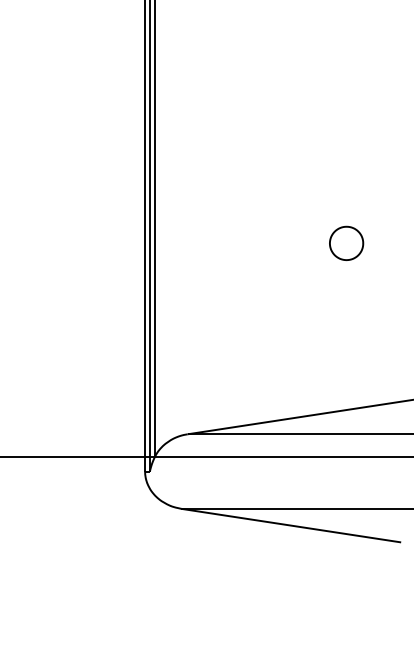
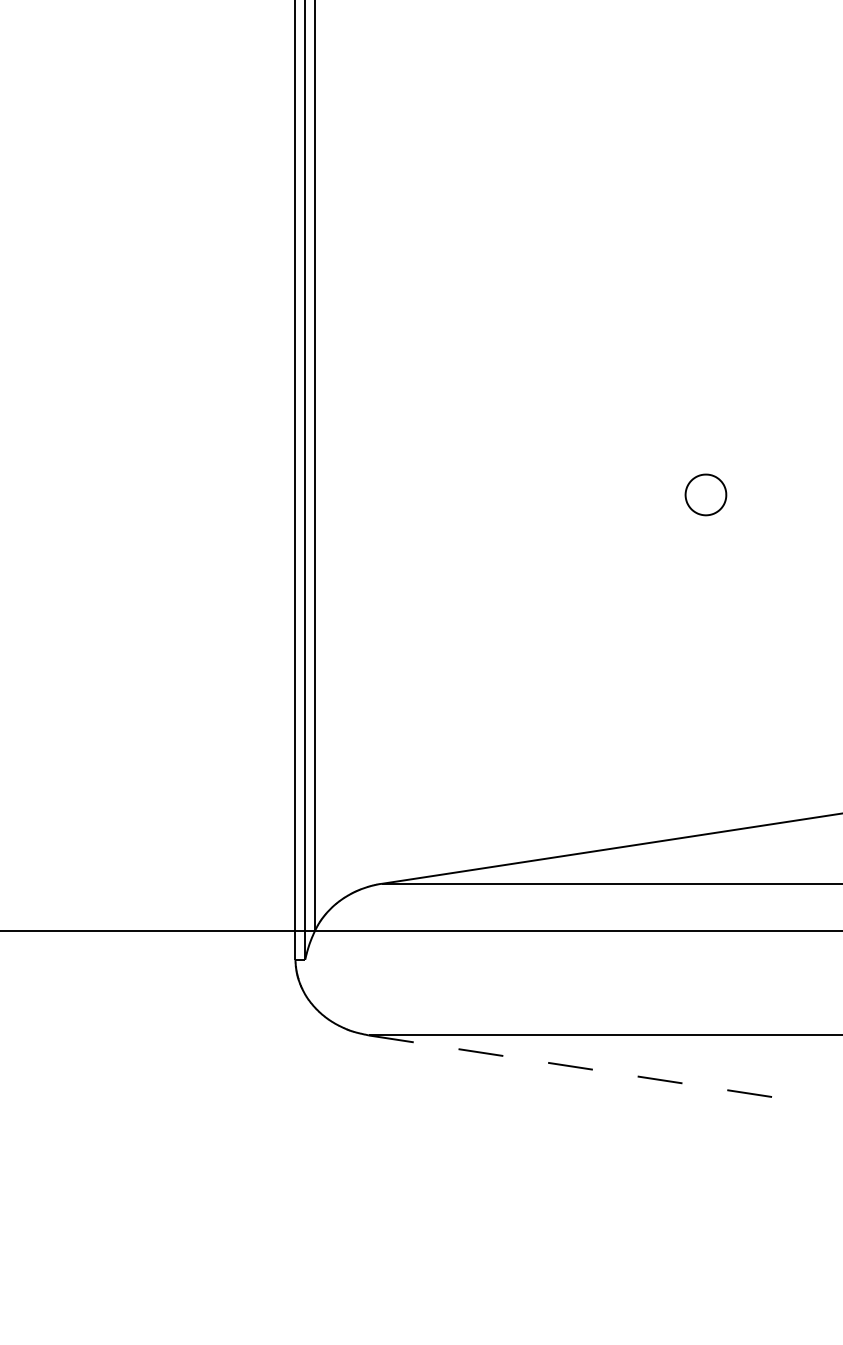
part: (346, 242) -> (705, 493), size x0.6
line: (291, 525) -> (593, 1069), solid -> dashed

